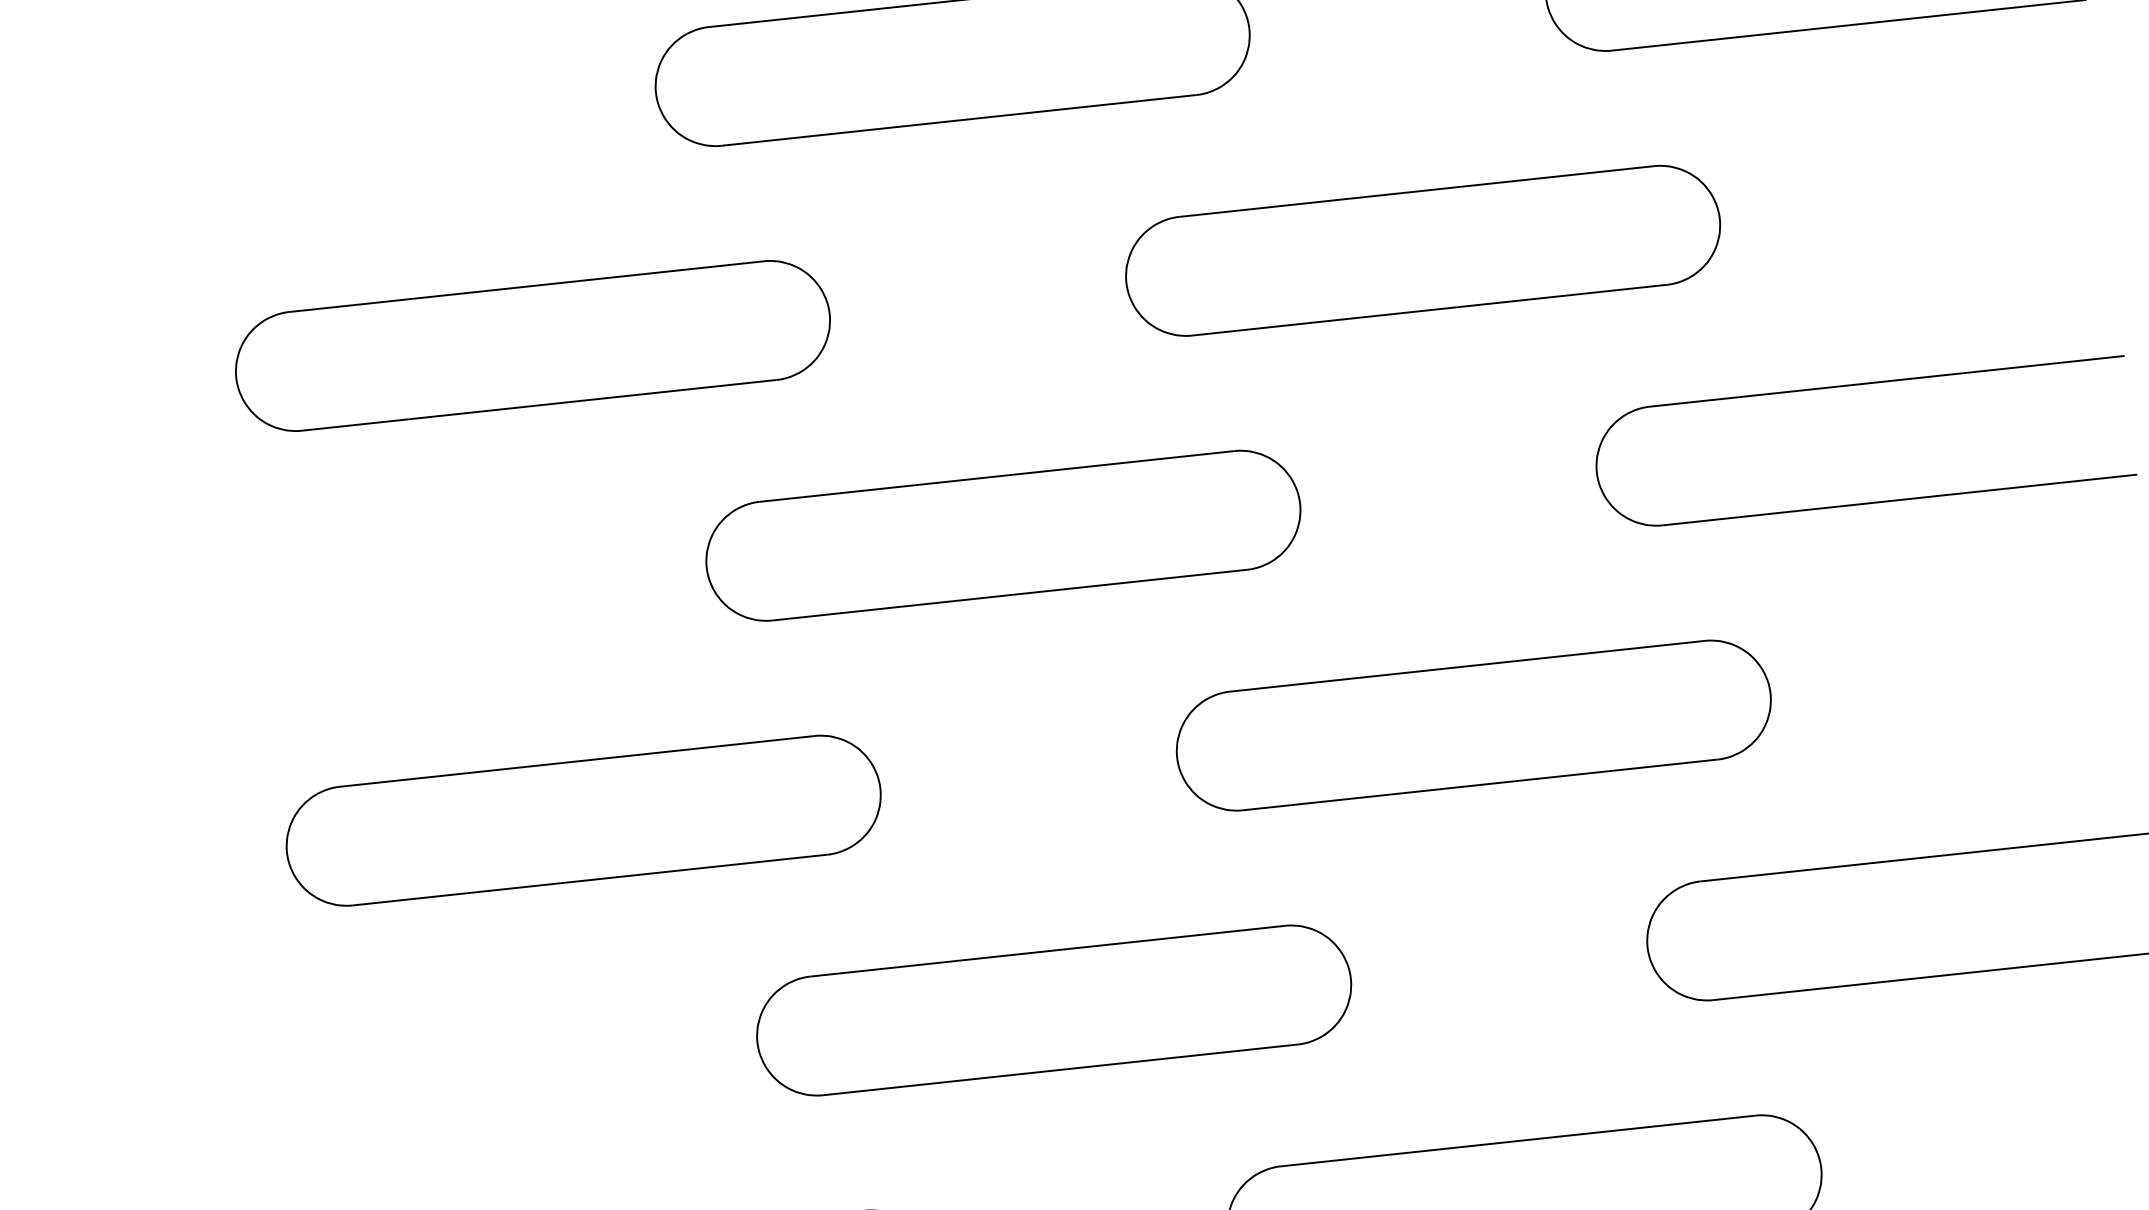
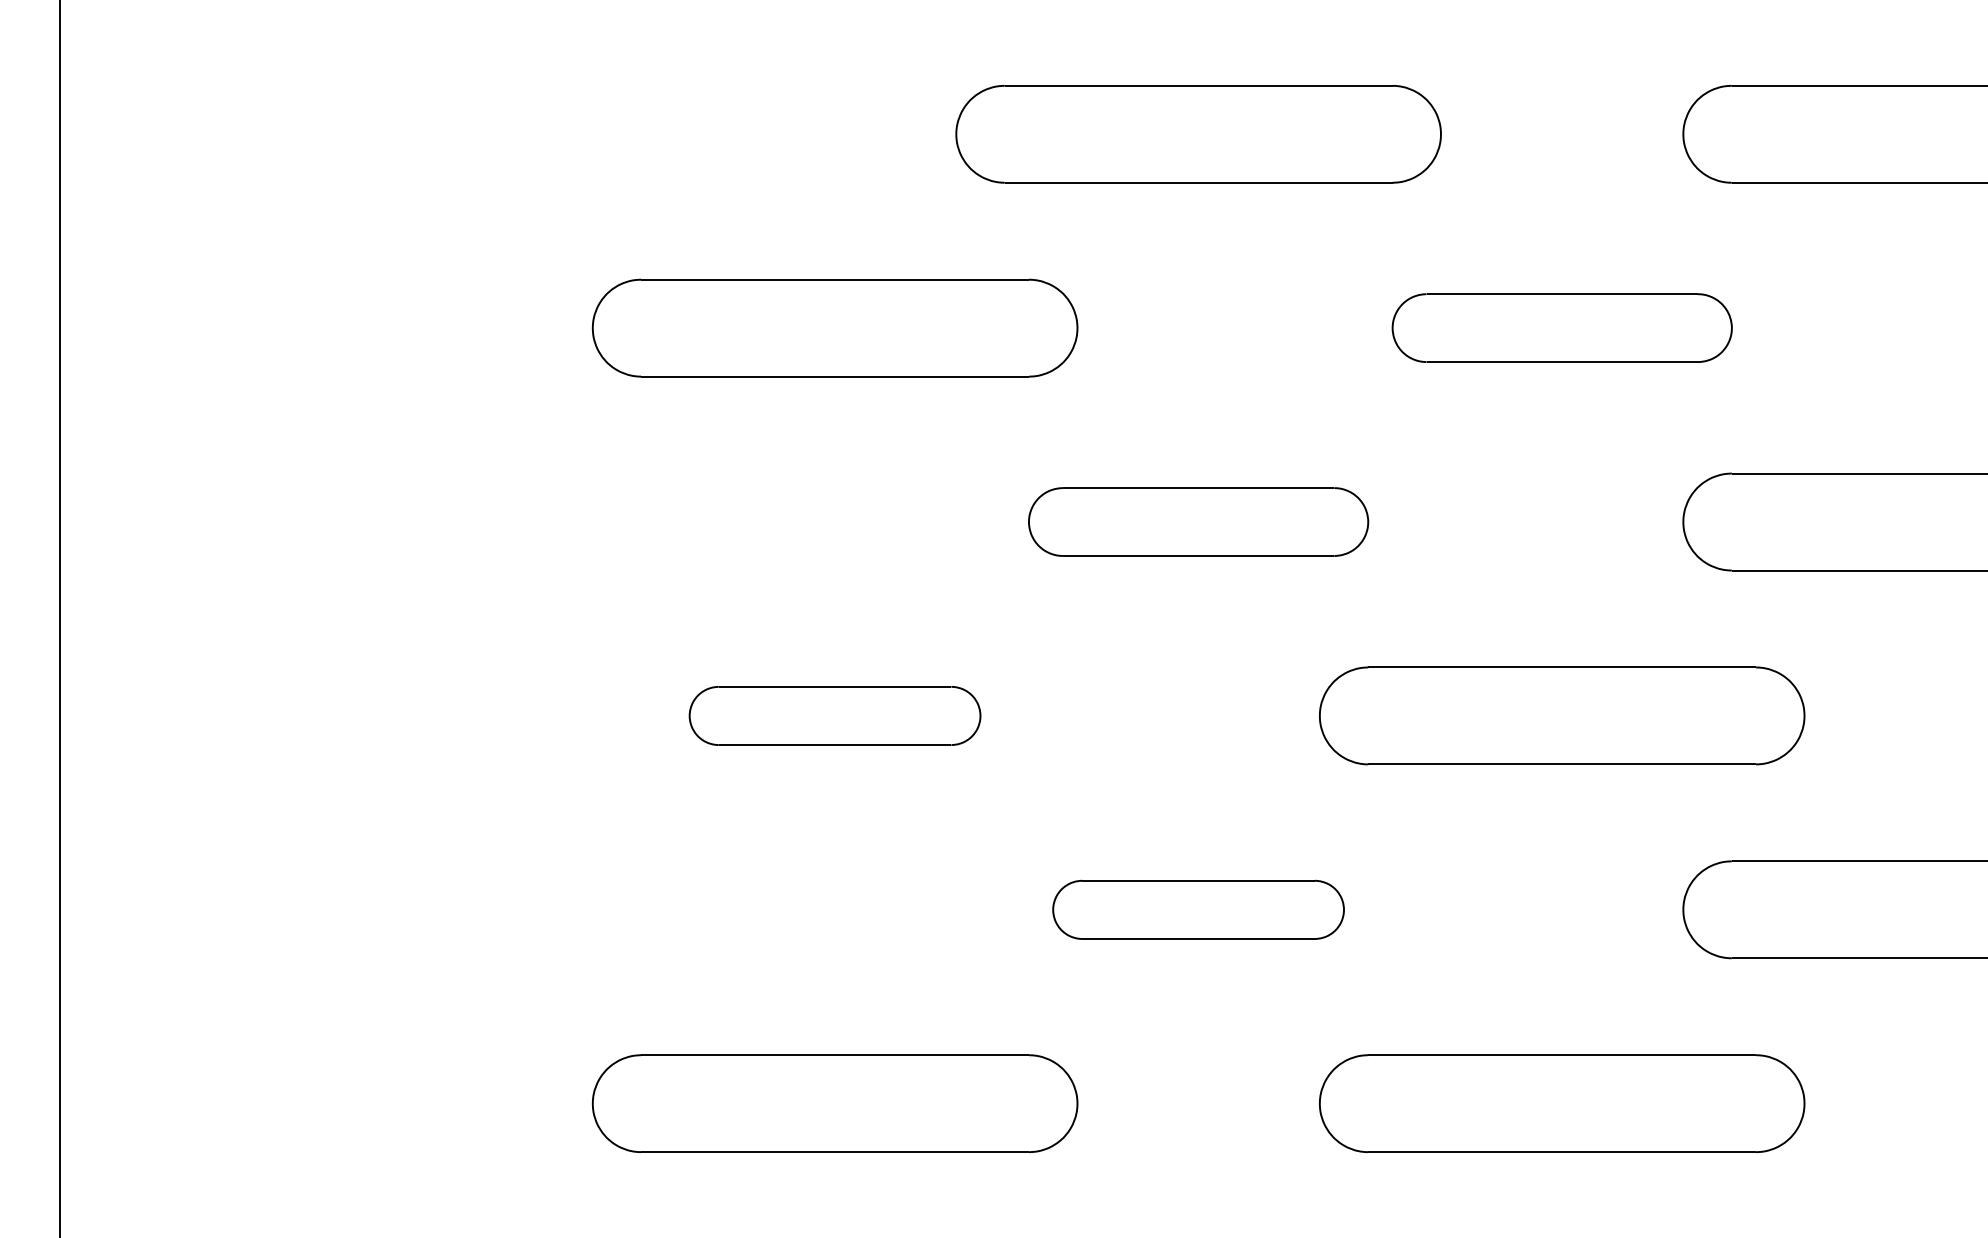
part: (1423, 249) -> (1562, 327), size x0.7
part: (1003, 535) -> (1198, 521), size x0.7
part: (582, 820) -> (834, 715), size x0.6
part: (1053, 1010) -> (1198, 909), size x0.6

